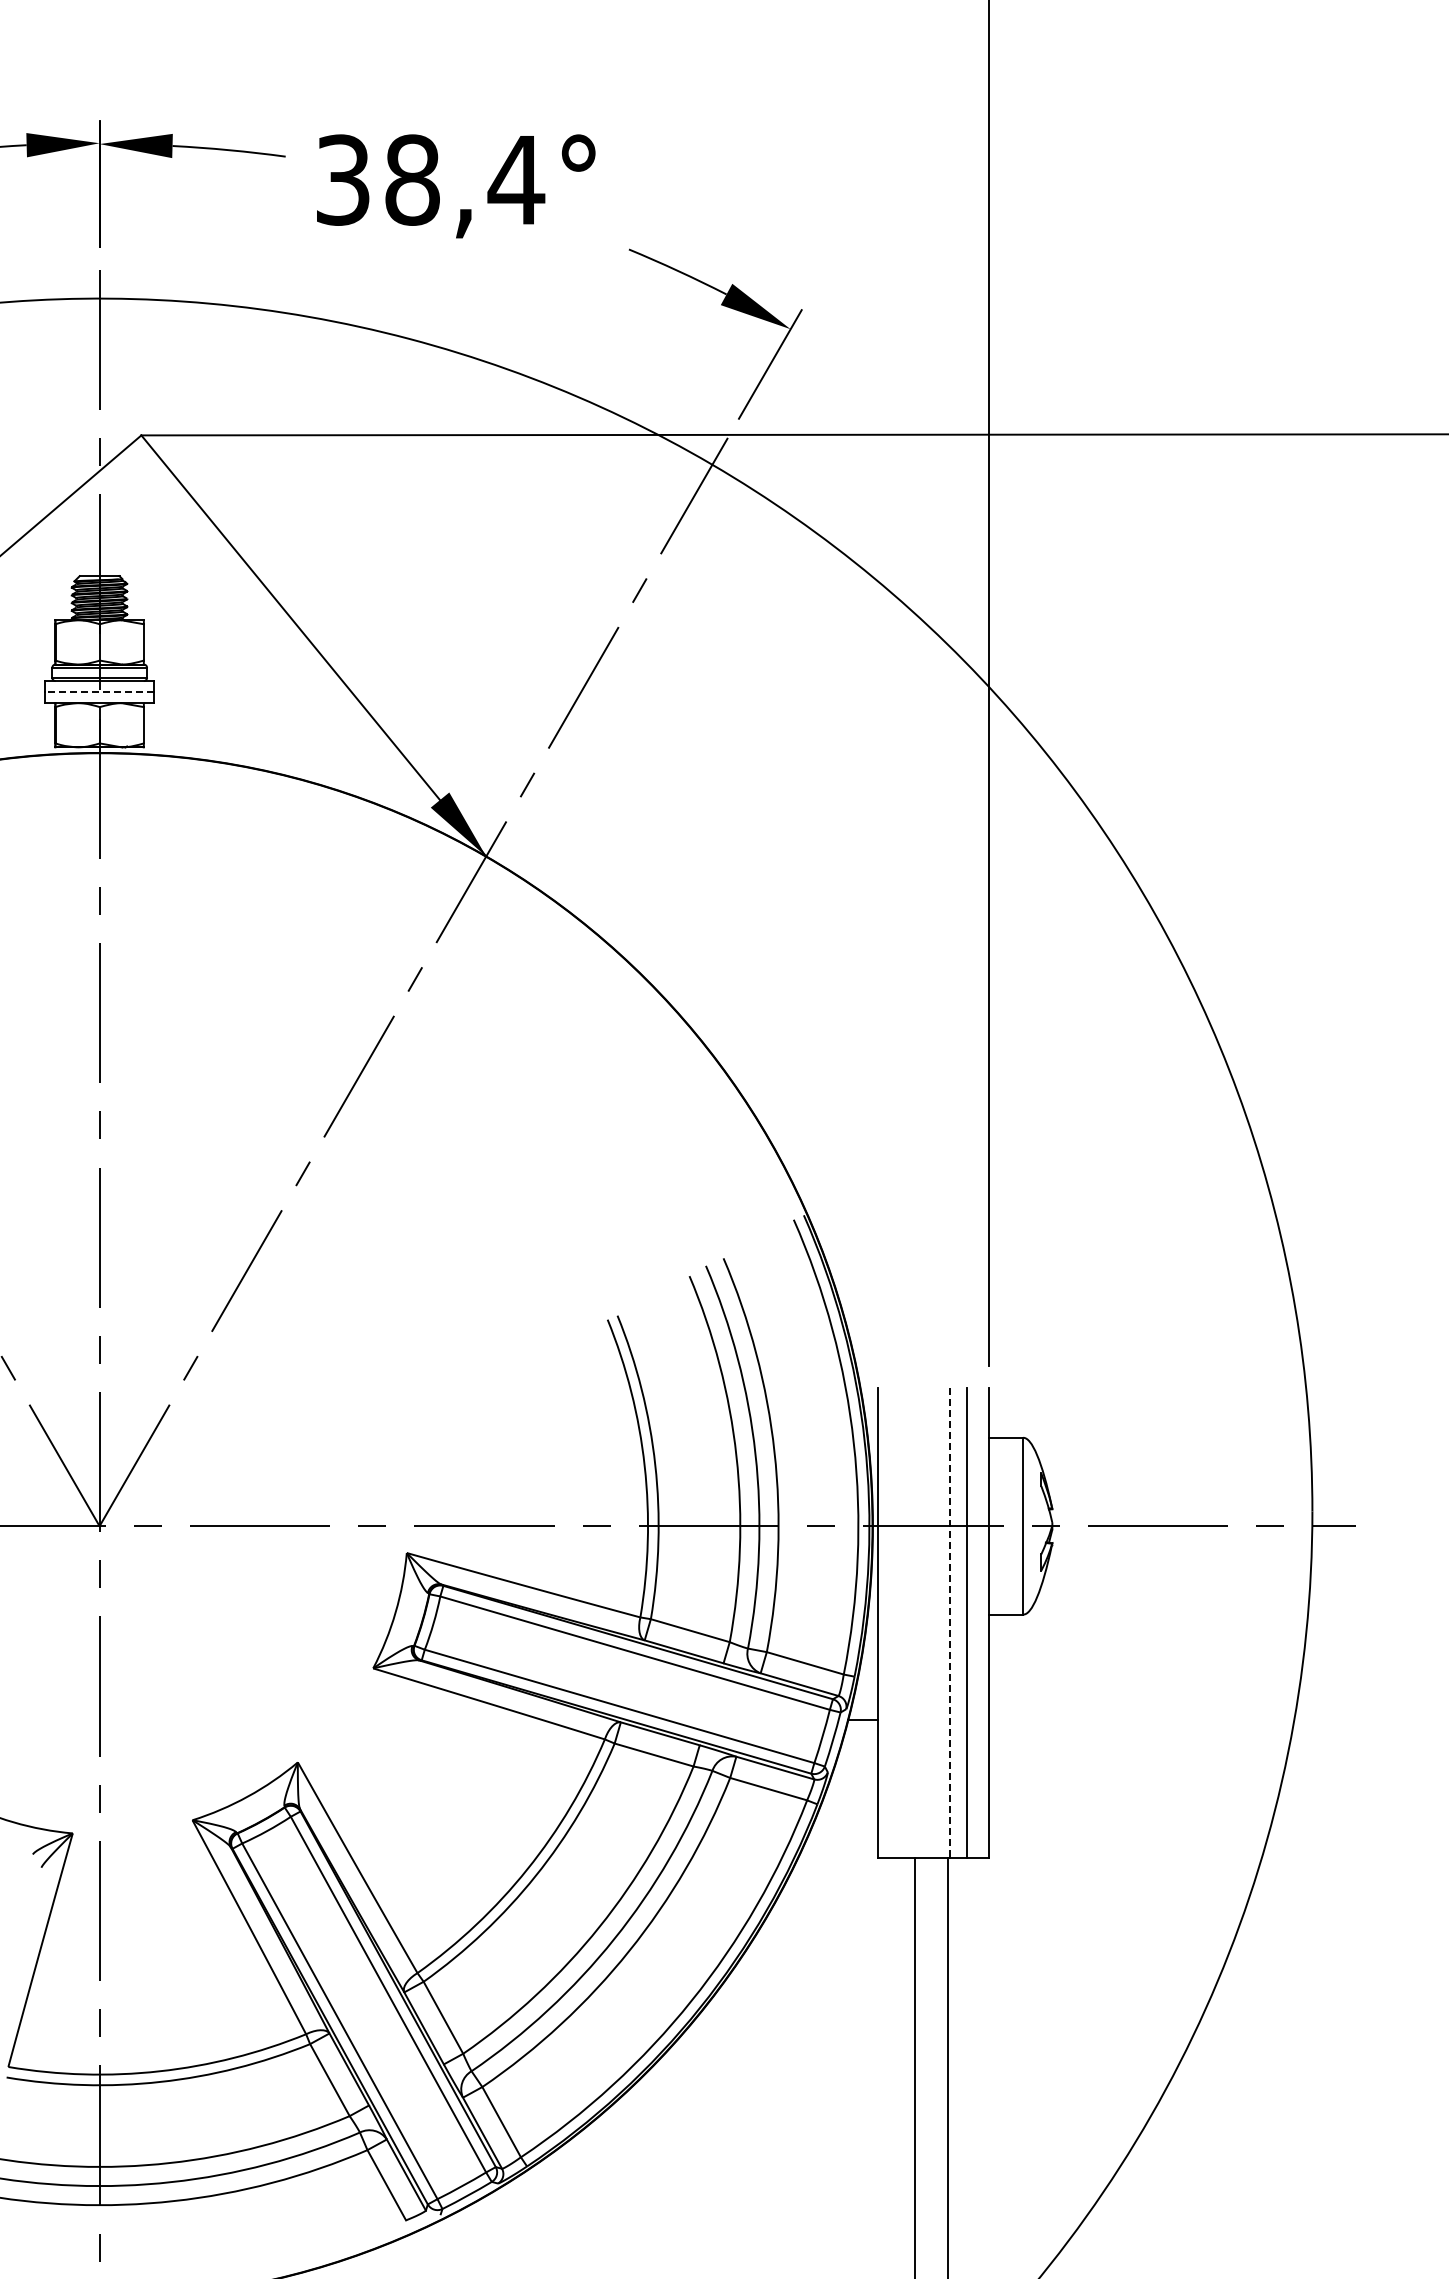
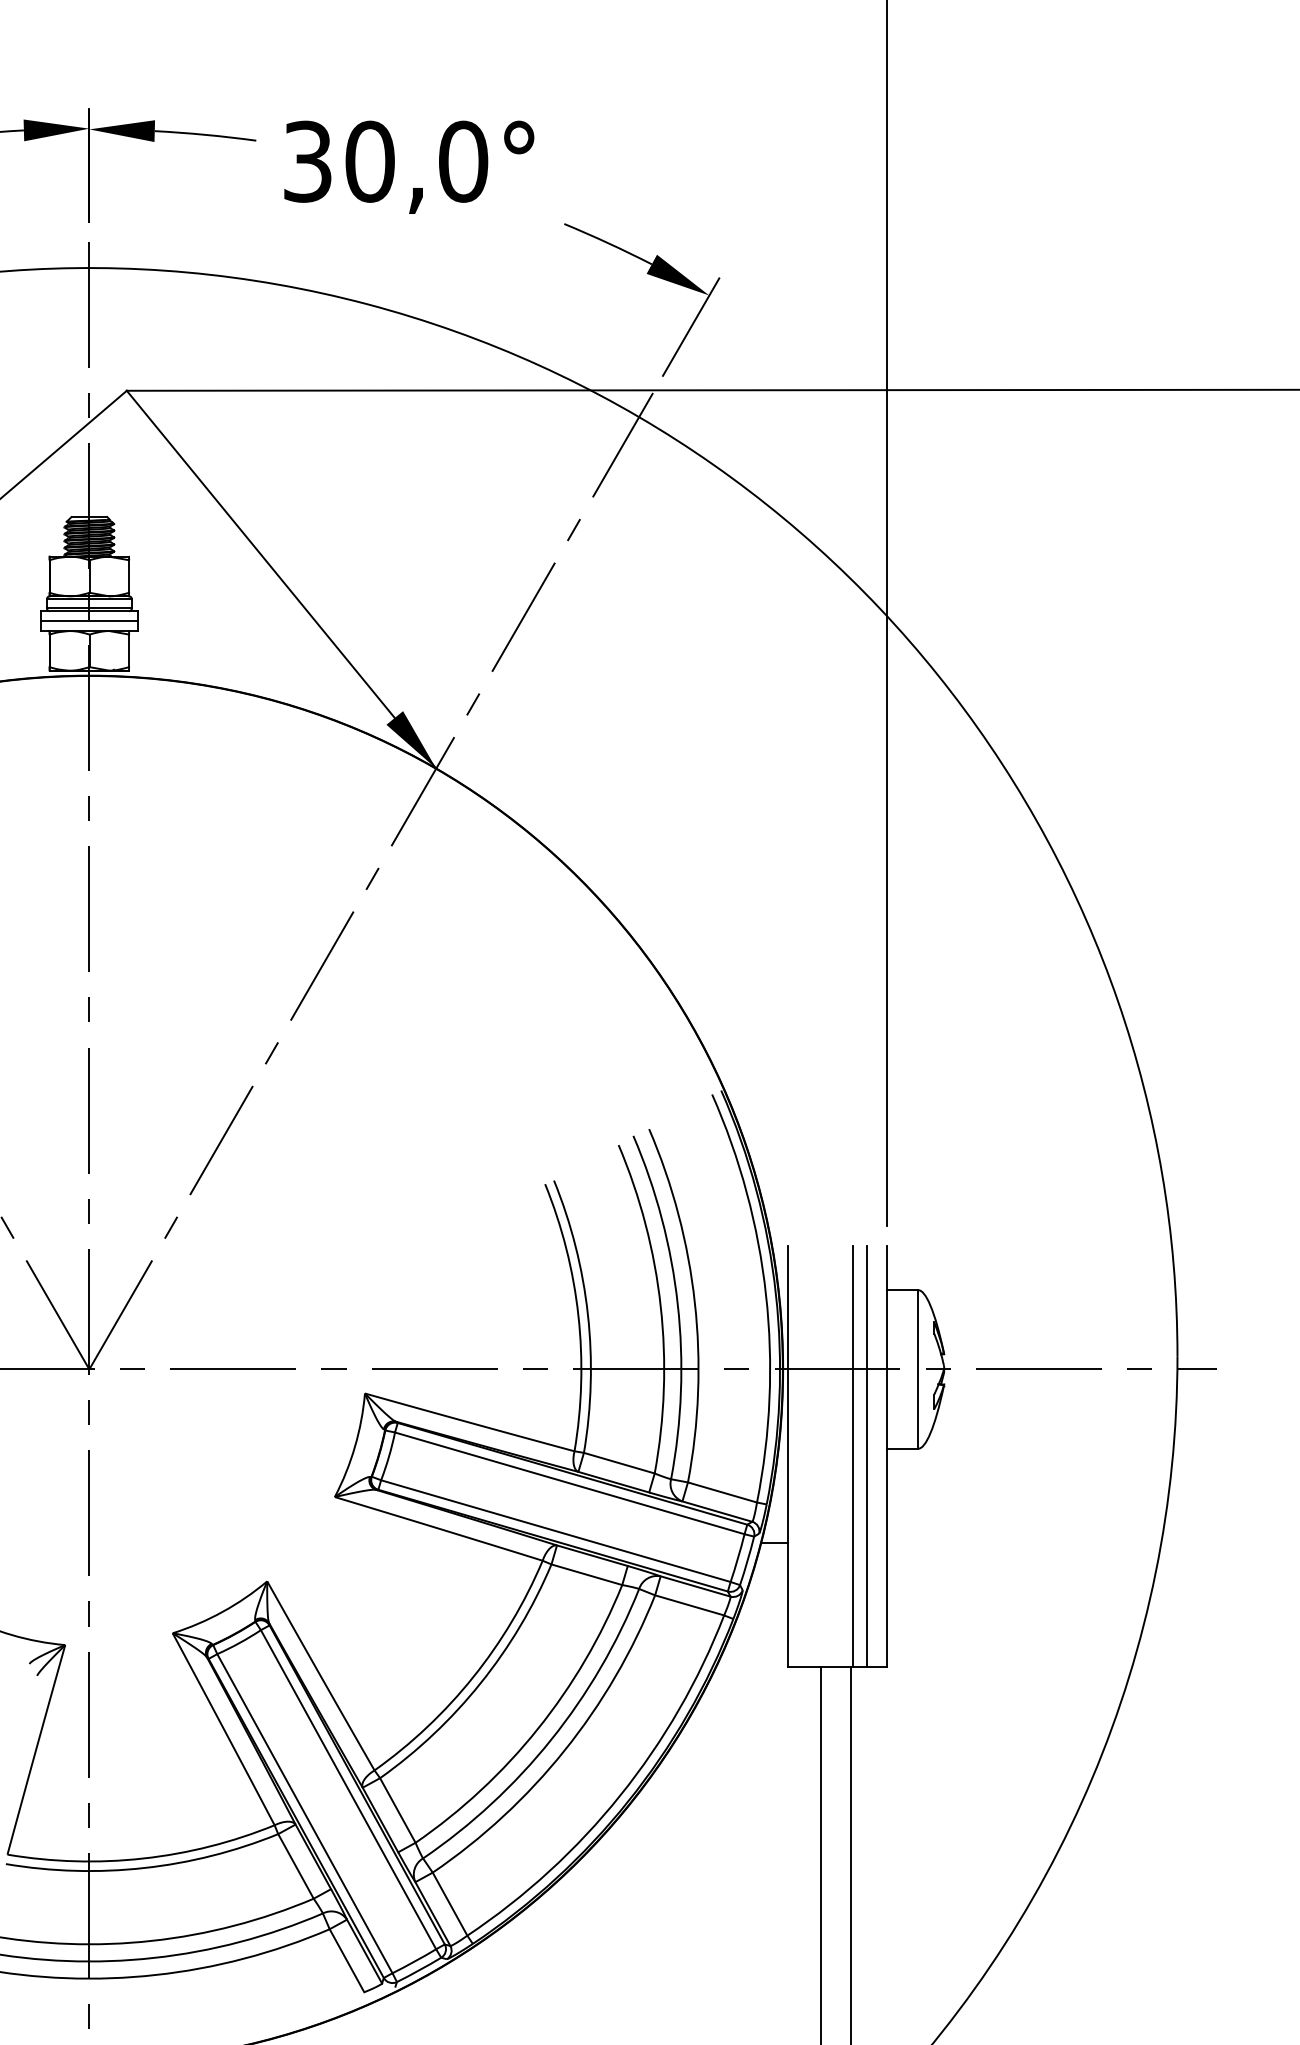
text: (465, 179) -> (417, 161), 38,4° -> 30,0°
line: (99, 692) -> (89, 621), dashed -> solid
line: (950, 1622) -> (852, 1455), dashed -> solid

